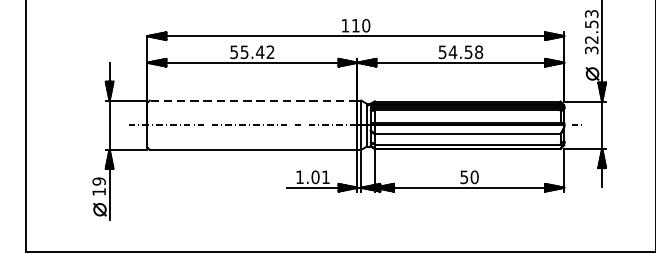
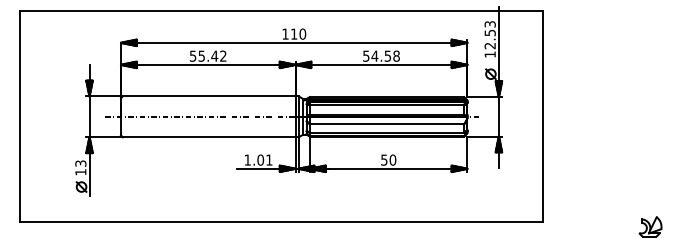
text: (590, 50) -> (489, 54), 32.53 -> 12.53
line: (252, 100) -> (208, 96), dashed -> solid
text: (98, 181) -> (80, 163), 19 -> 13

